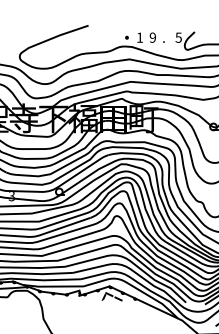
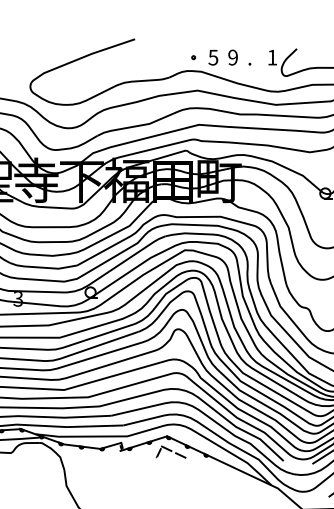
text: (139, 37) -> (212, 57), 1 -> 5
text: (178, 37) -> (272, 57), 5 -> 1

